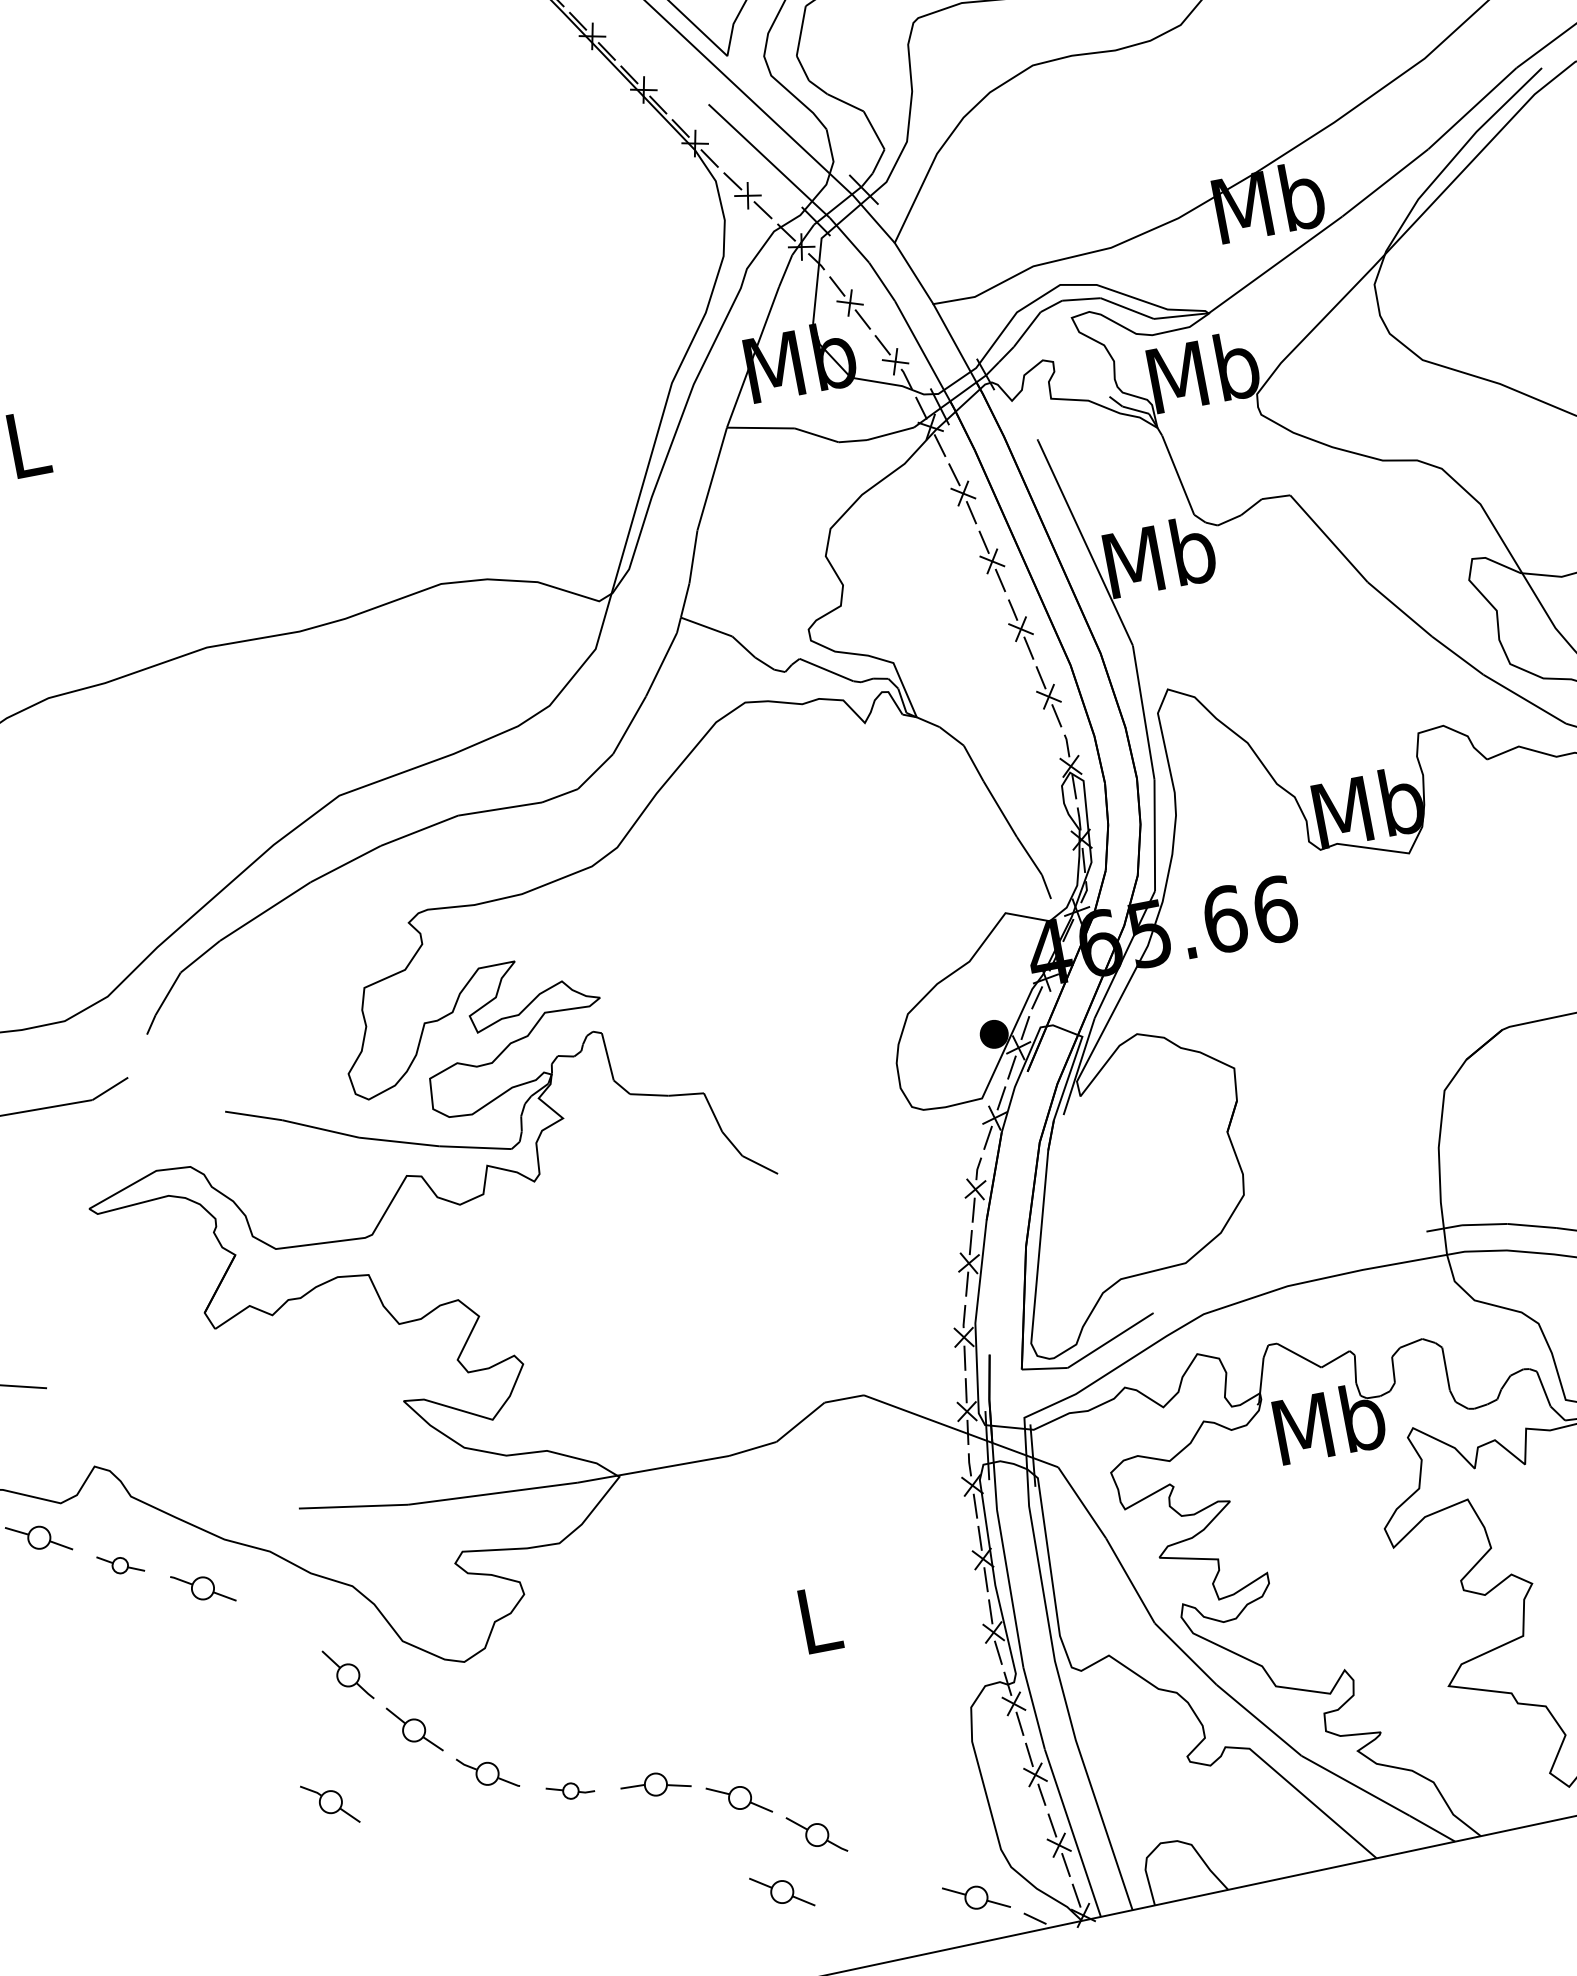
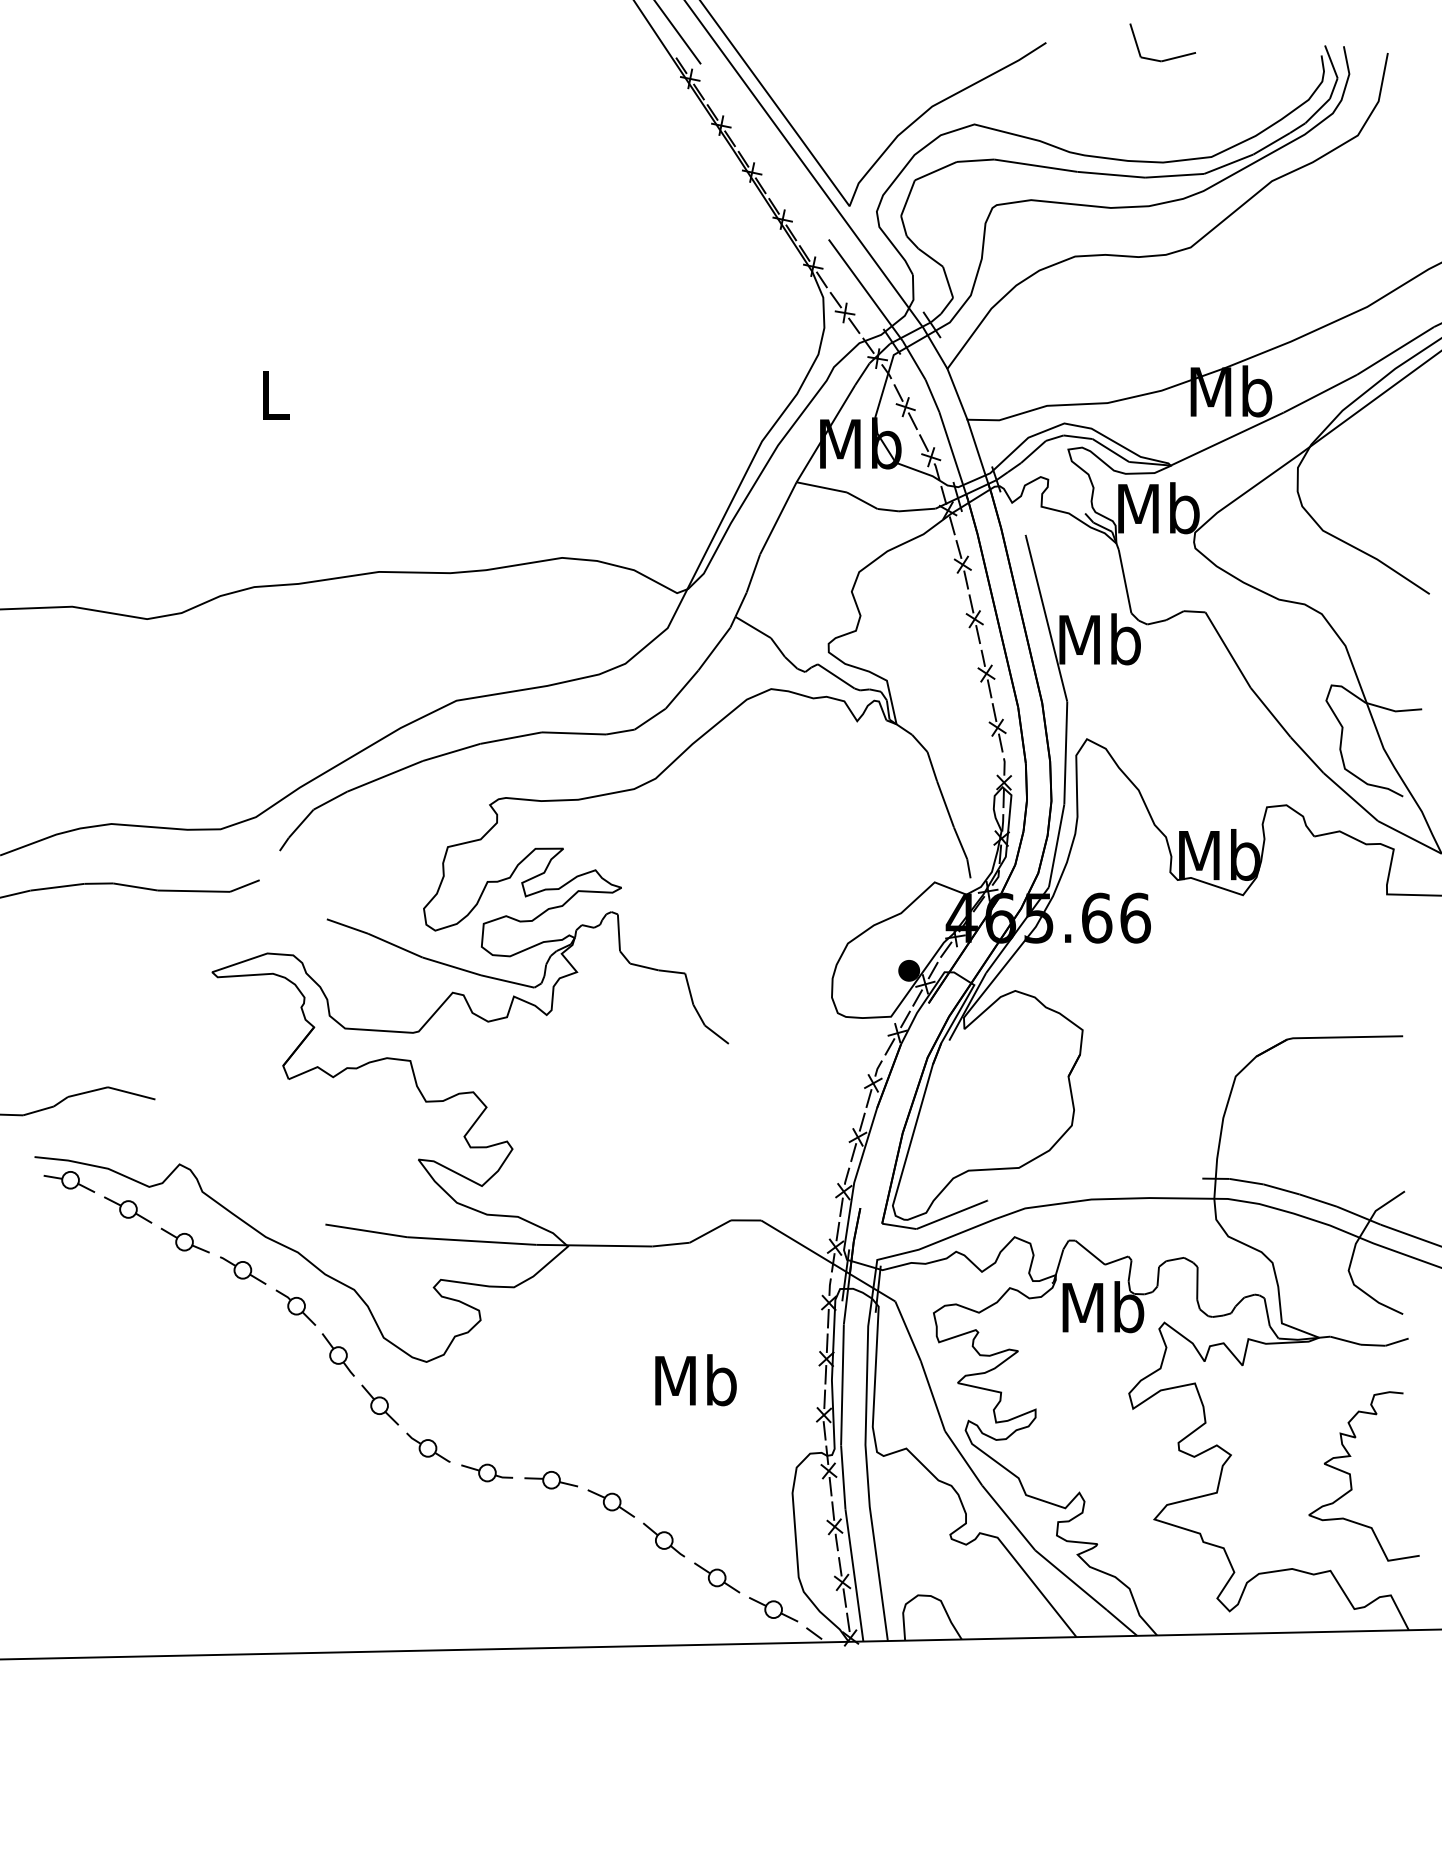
part: (119, 1564) -> (184, 1240), size x1.43
text: (818, 1619) -> (695, 1380), L -> Mb
part: (570, 1790) -> (487, 1472), size x1.43
part: (329, 1804) -> (295, 1307), moved
part: (782, 1891) -> (717, 1577), moved

